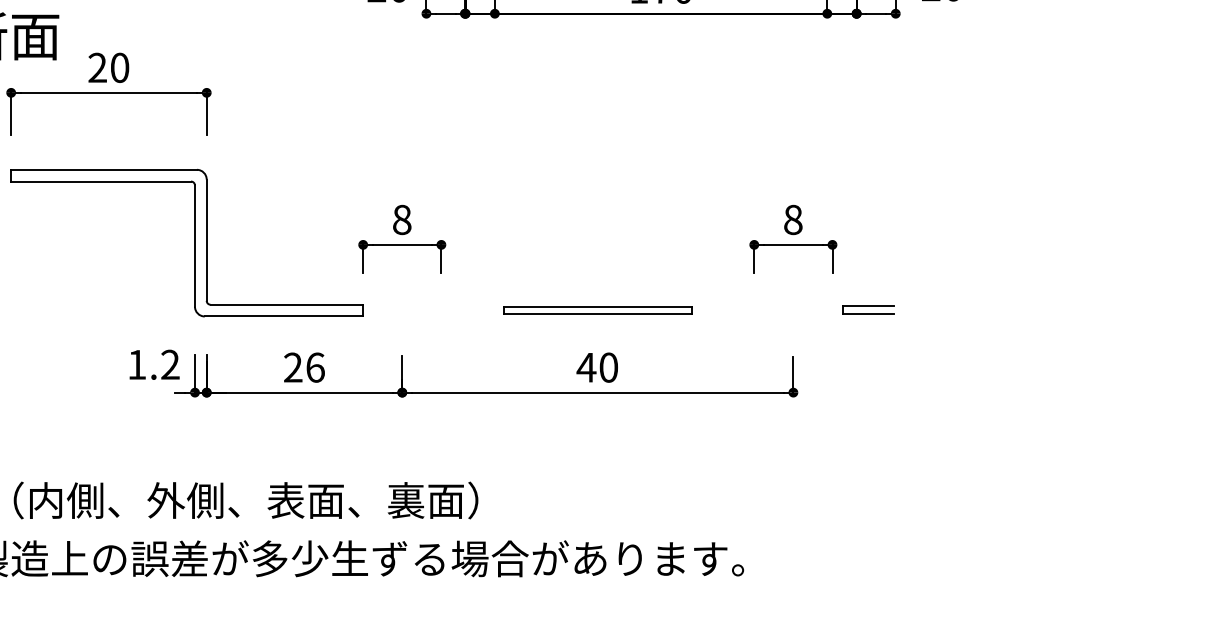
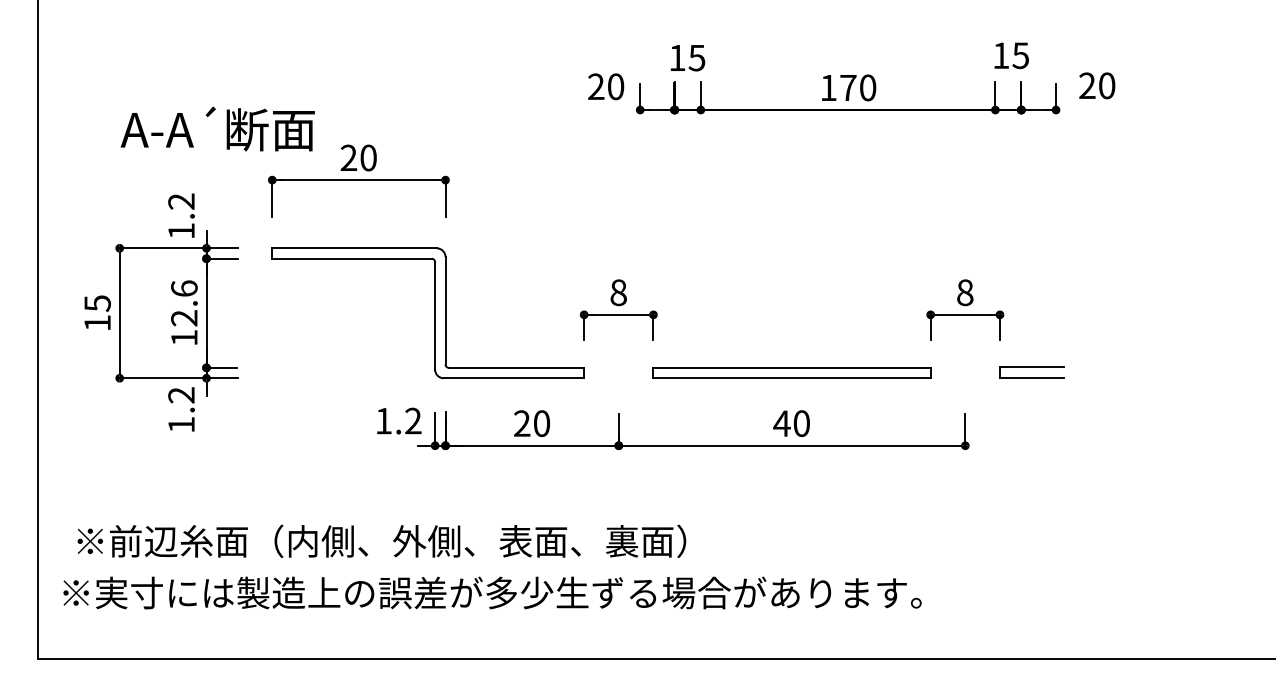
part: (597, 309) -> (791, 372), size x1.67
part: (868, 309) -> (1031, 372), size x1.43
text: (316, 367) -> (542, 423), 26 -> 20

